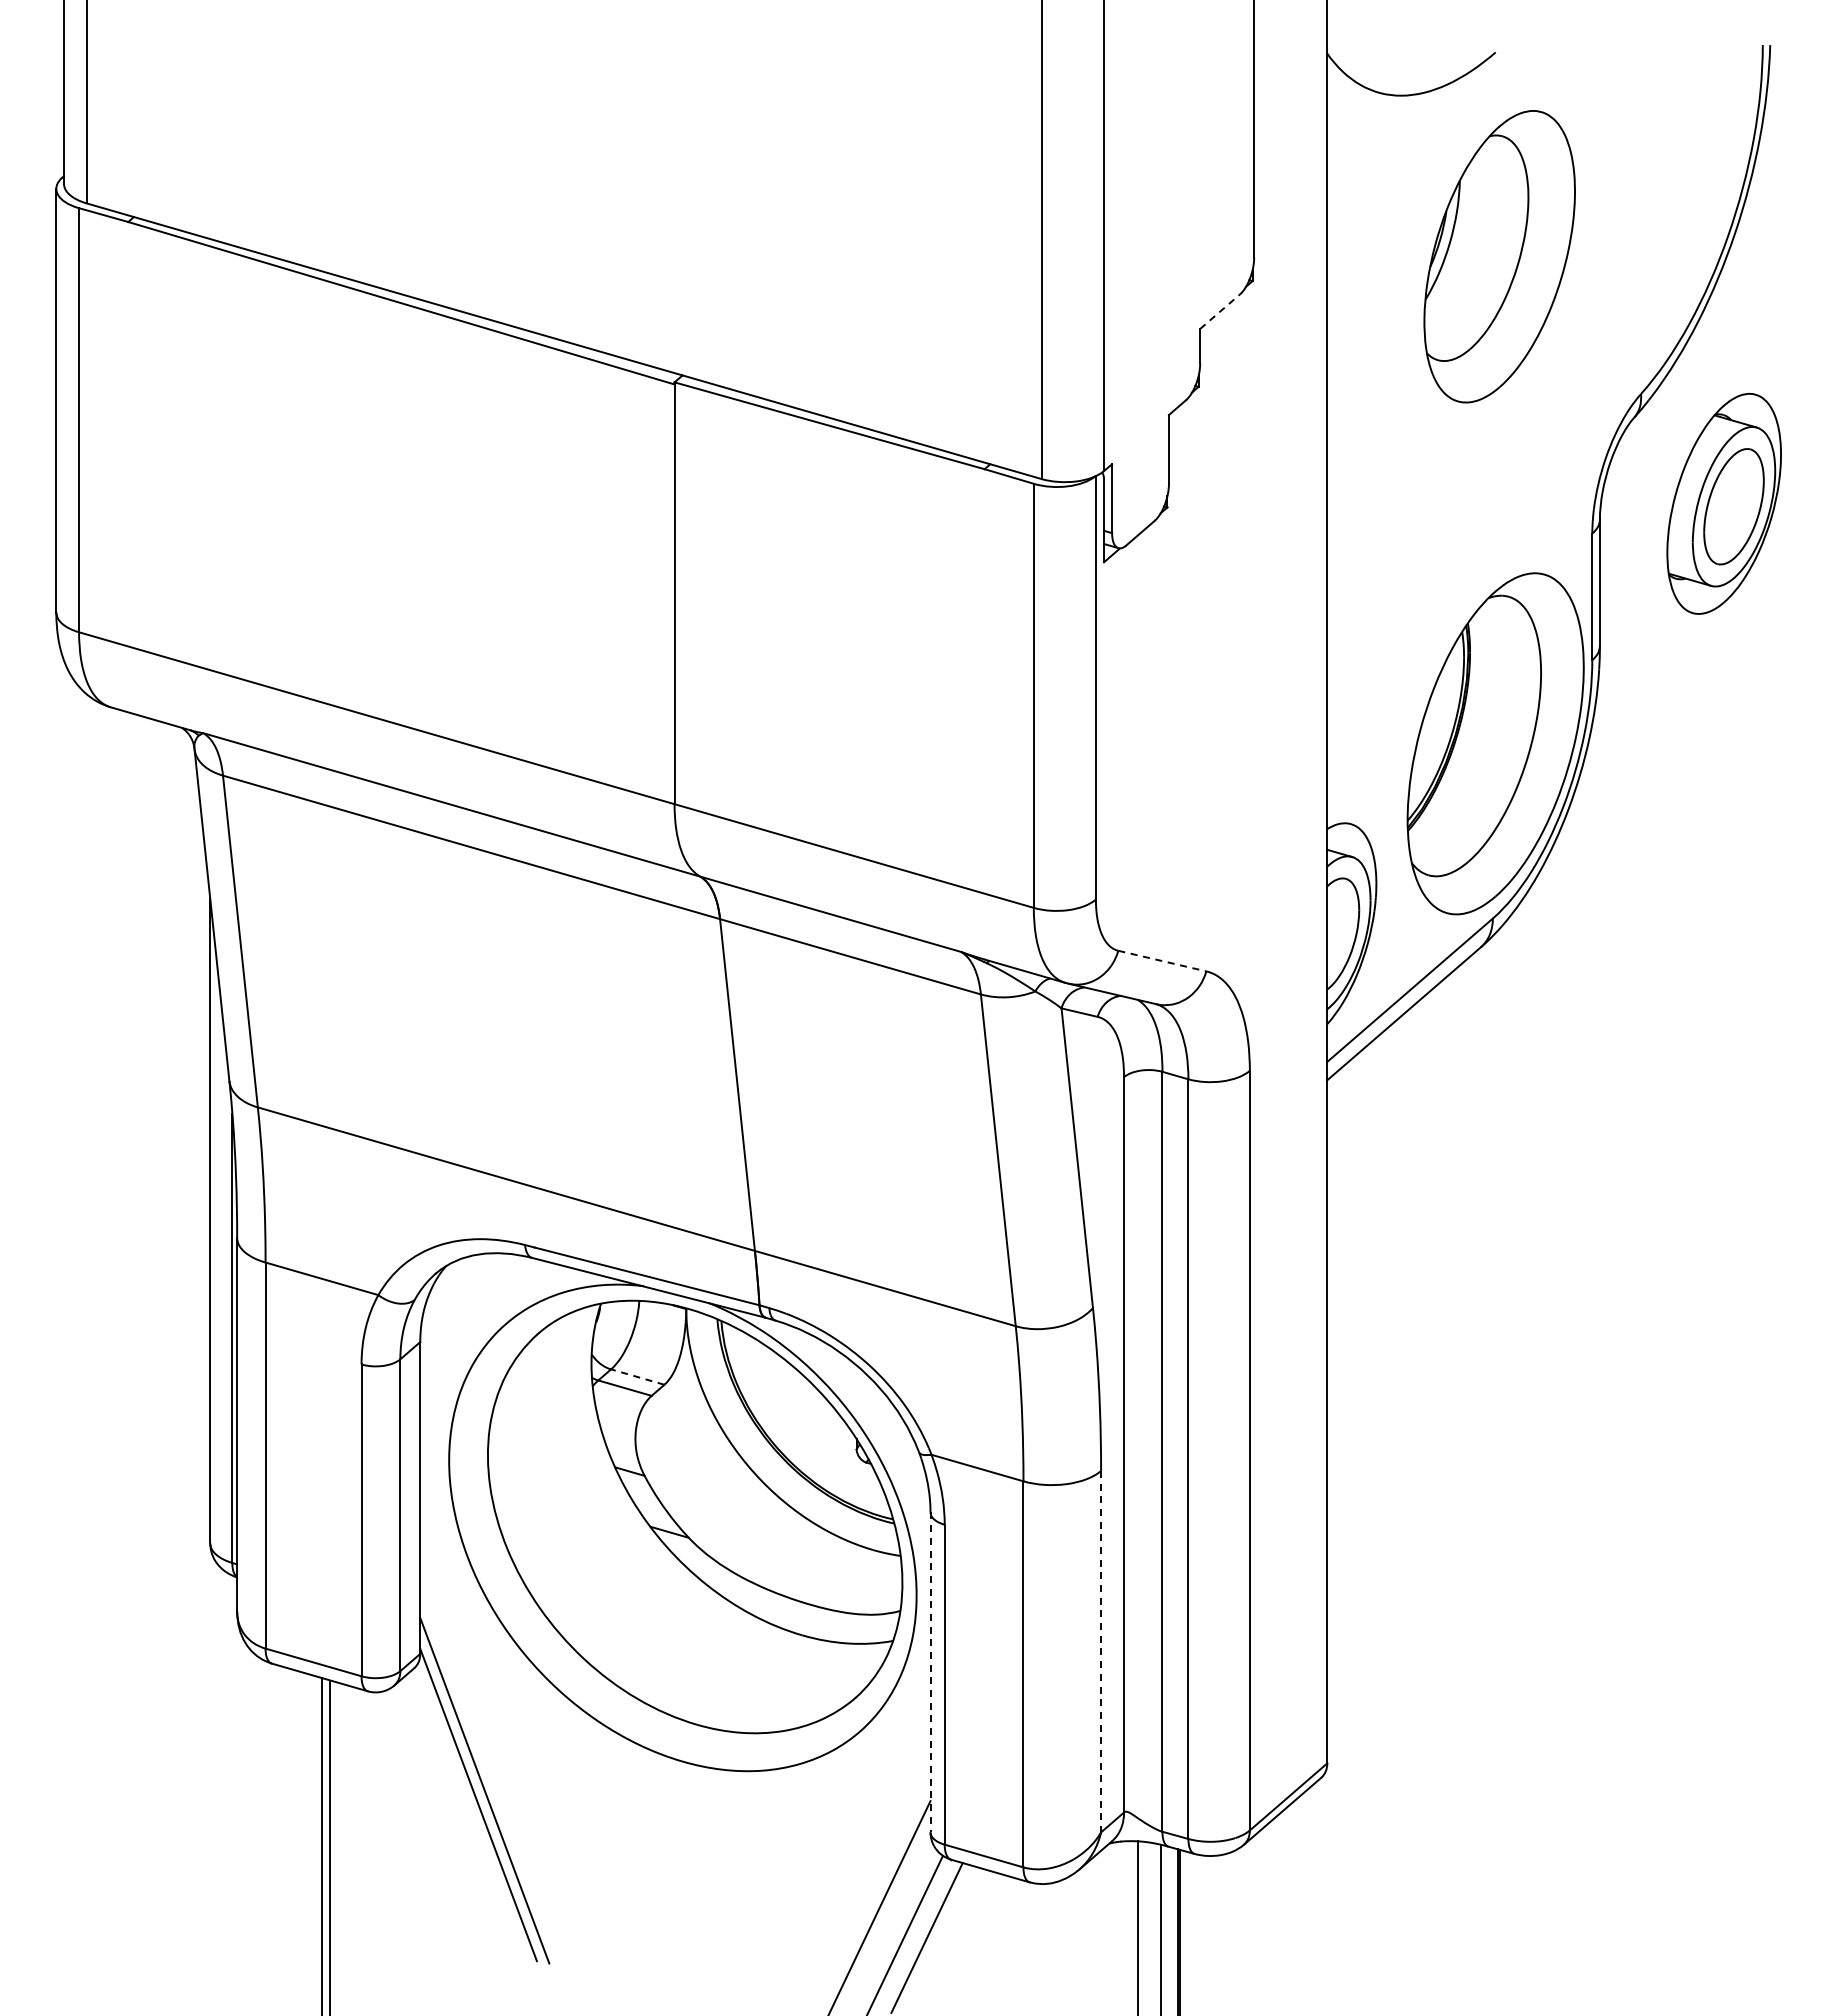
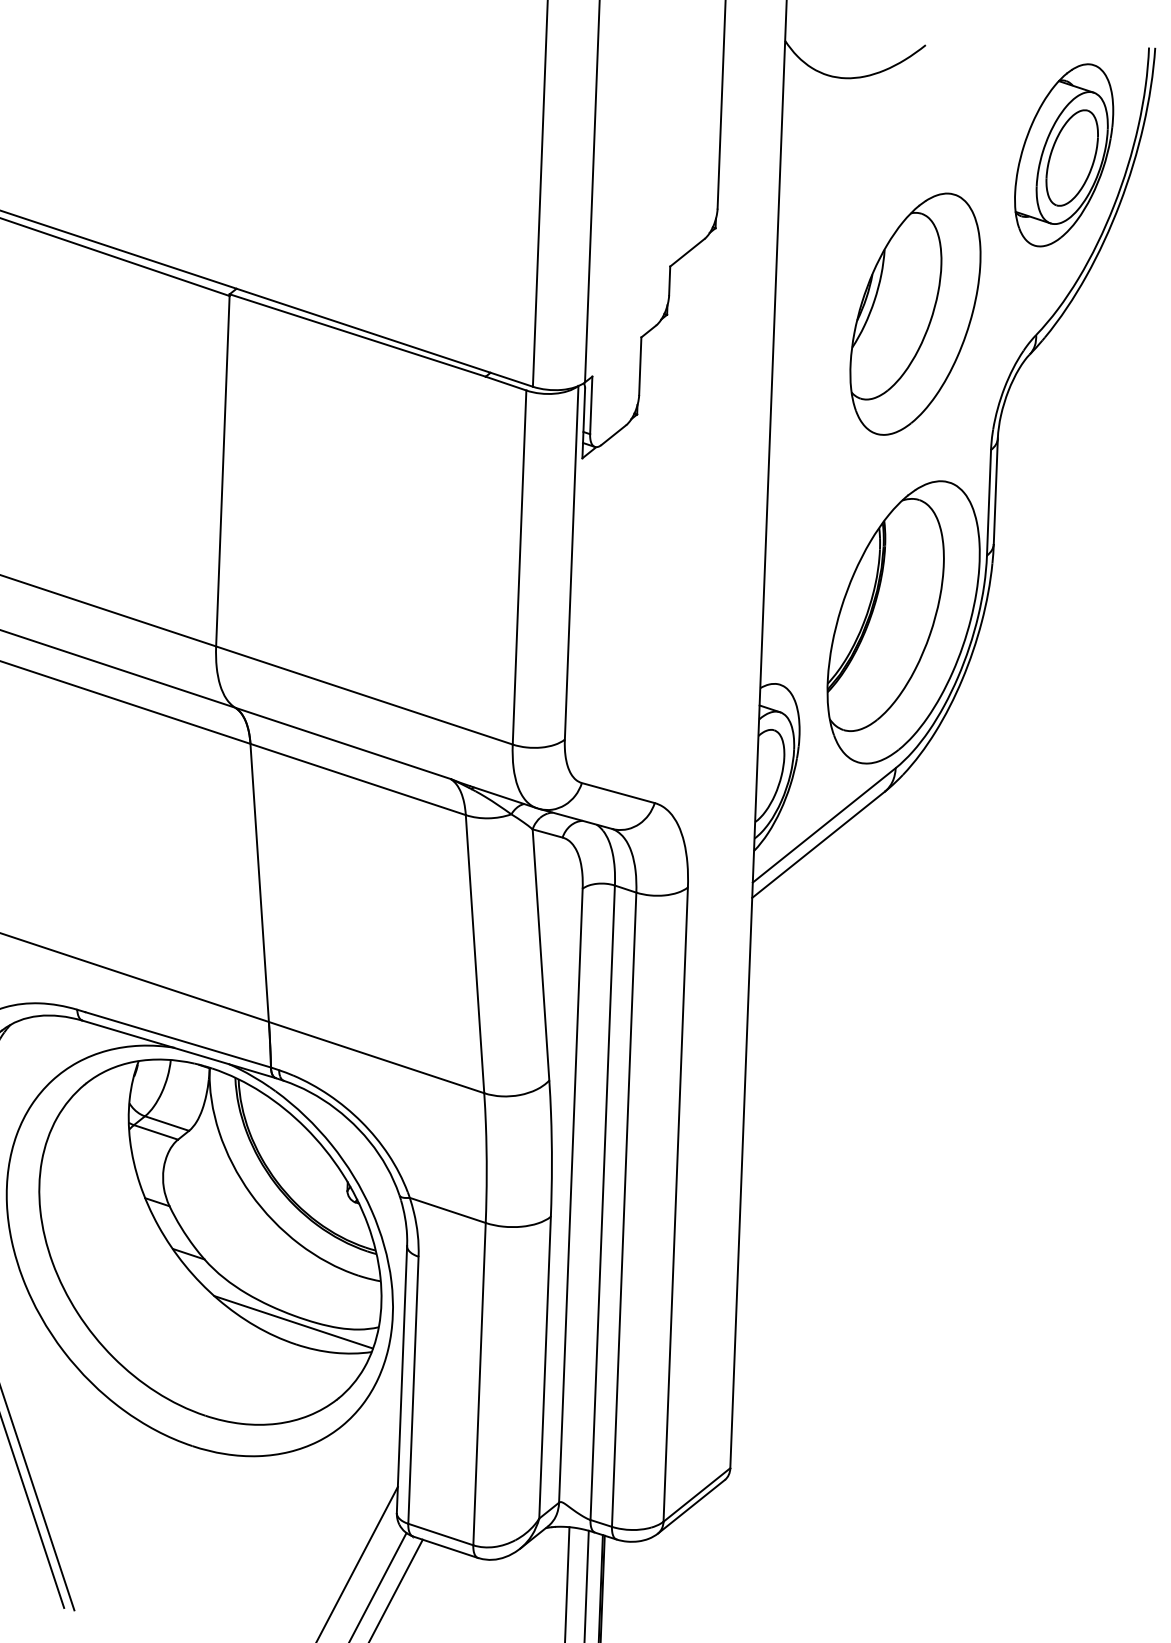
part: (1499, 256) -> (915, 314), moved
line: (1220, 311) -> (687, 252), dashed -> solid
part: (1723, 503) -> (1063, 155), moved
line: (1162, 961) -> (618, 793), dashed -> solid
line: (637, 1377) -> (166, 1123), dashed -> solid
line: (798, 1608) -> (293, 1321), added
line: (1101, 1651) -> (545, 1367), dashed -> solid
line: (930, 1672) -> (401, 1379), dashed -> solid

